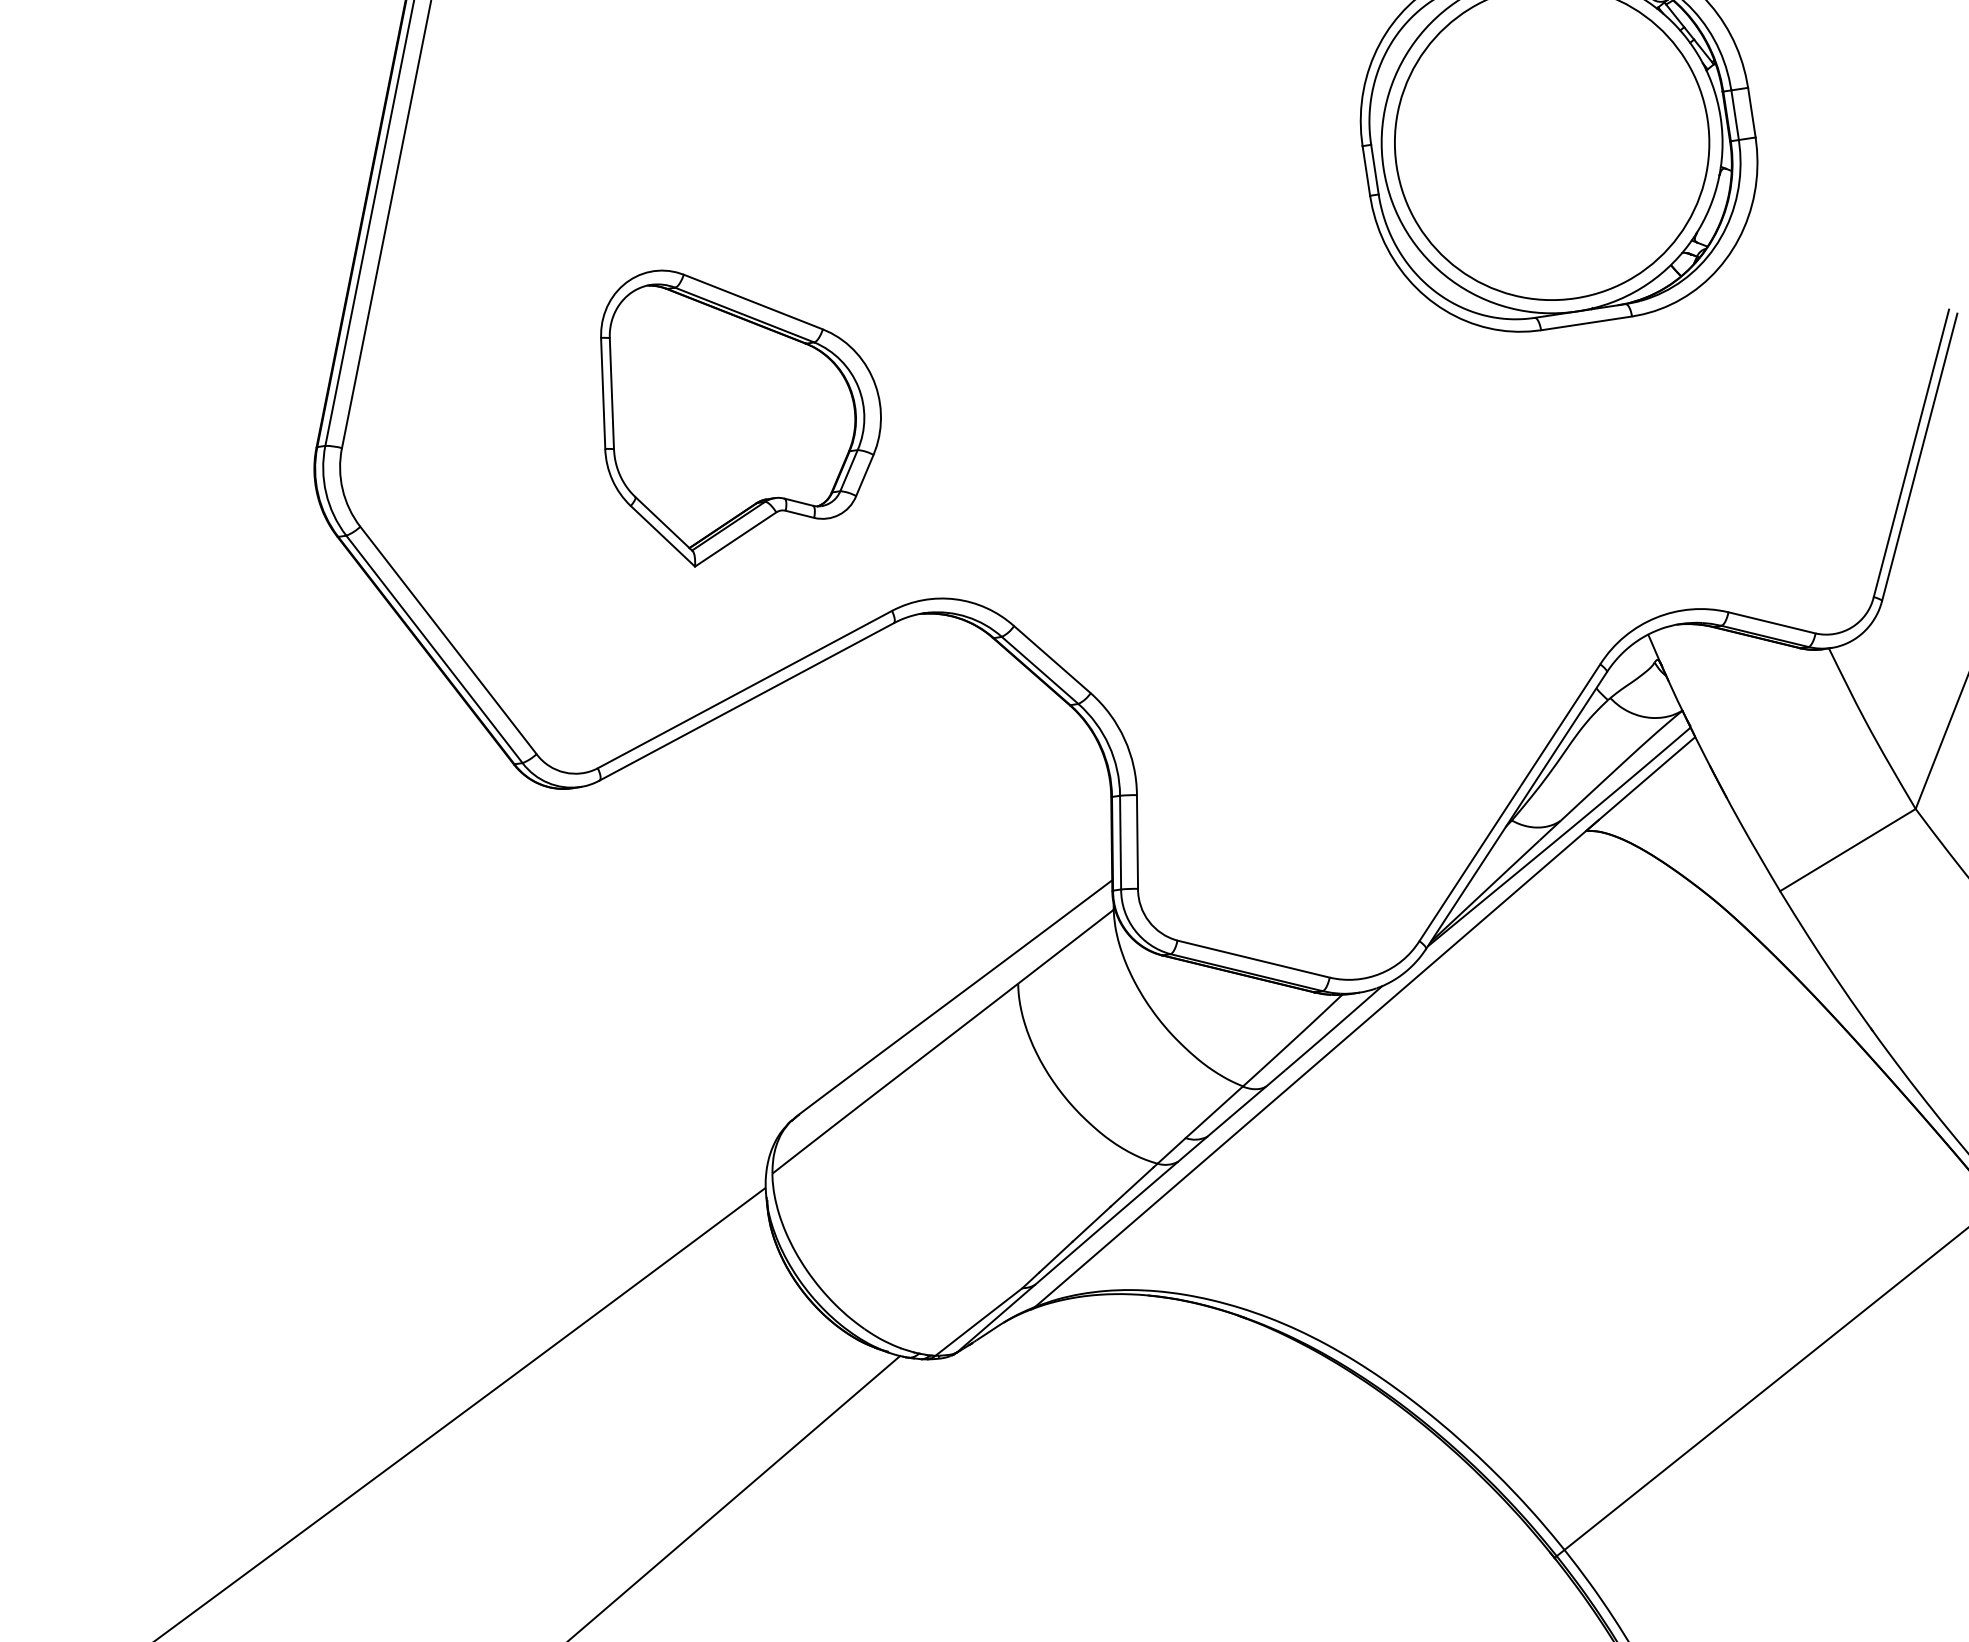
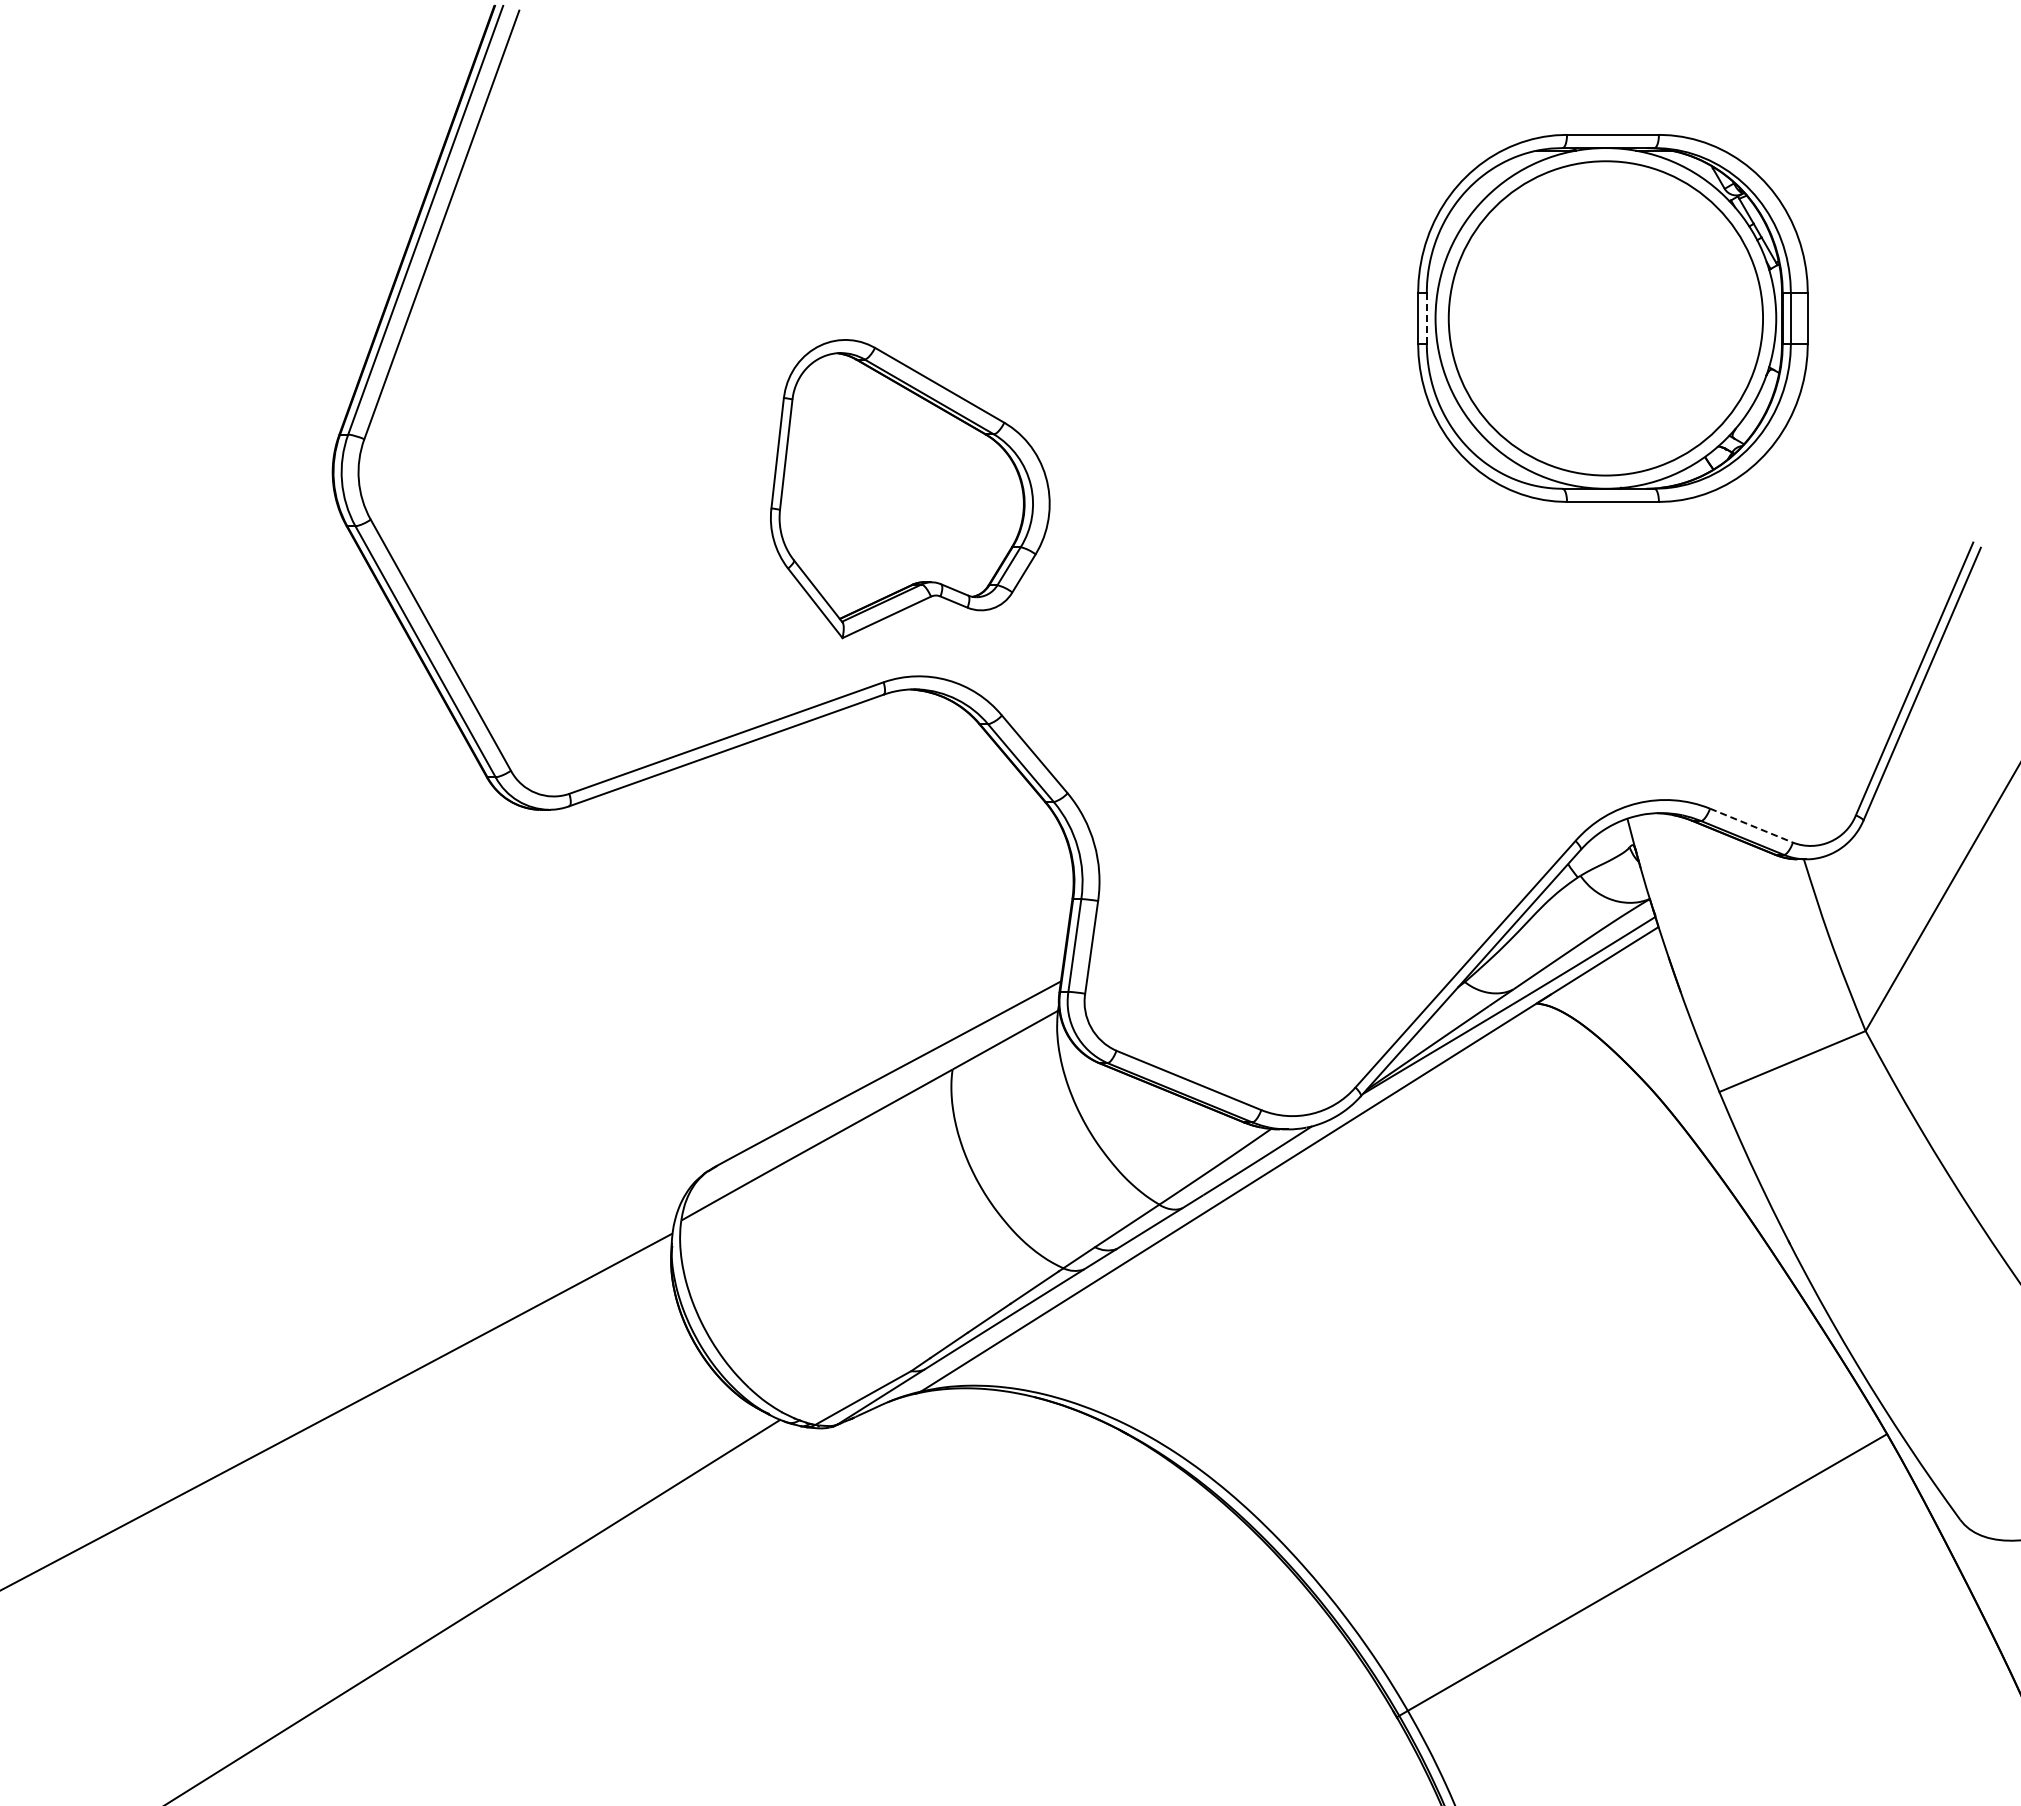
line: (1374, 168) -> (1426, 317), solid -> dashed
part: (740, 409) -> (910, 489), moved
line: (1772, 622) -> (1751, 825), solid -> dashed

